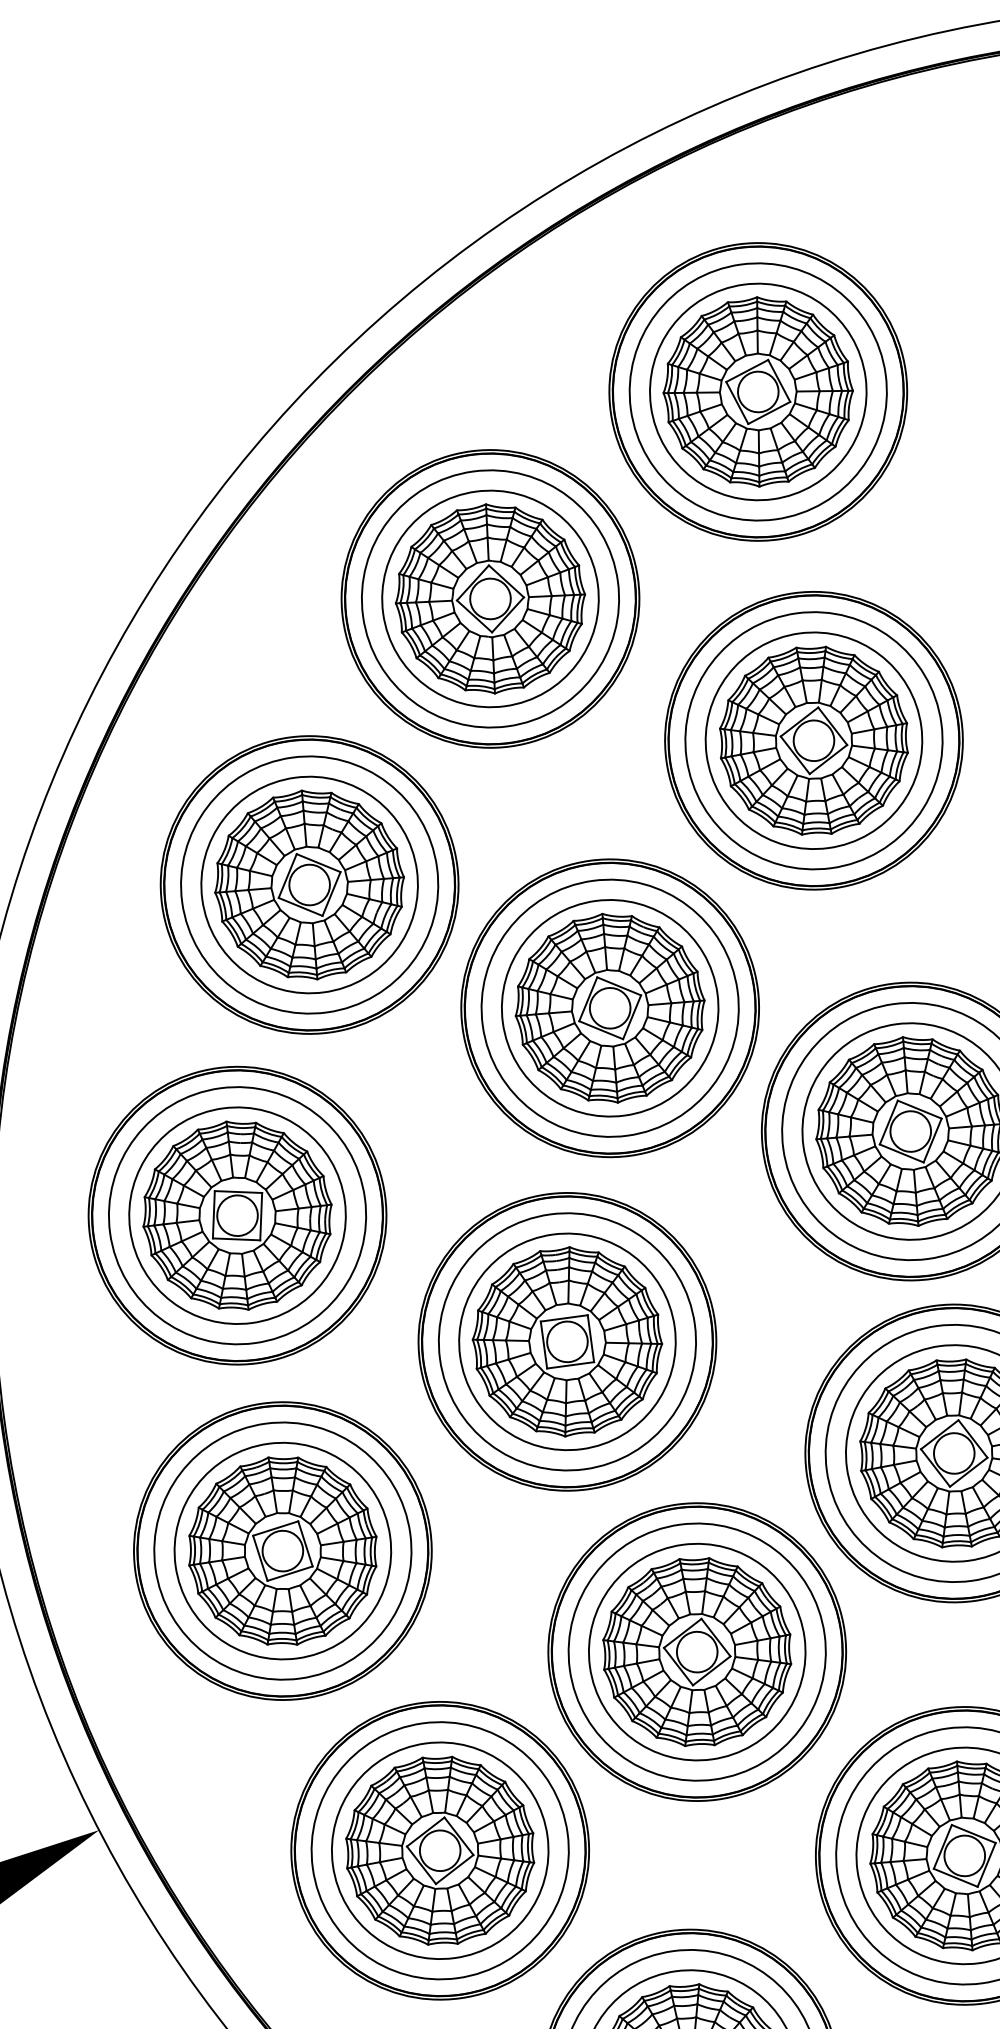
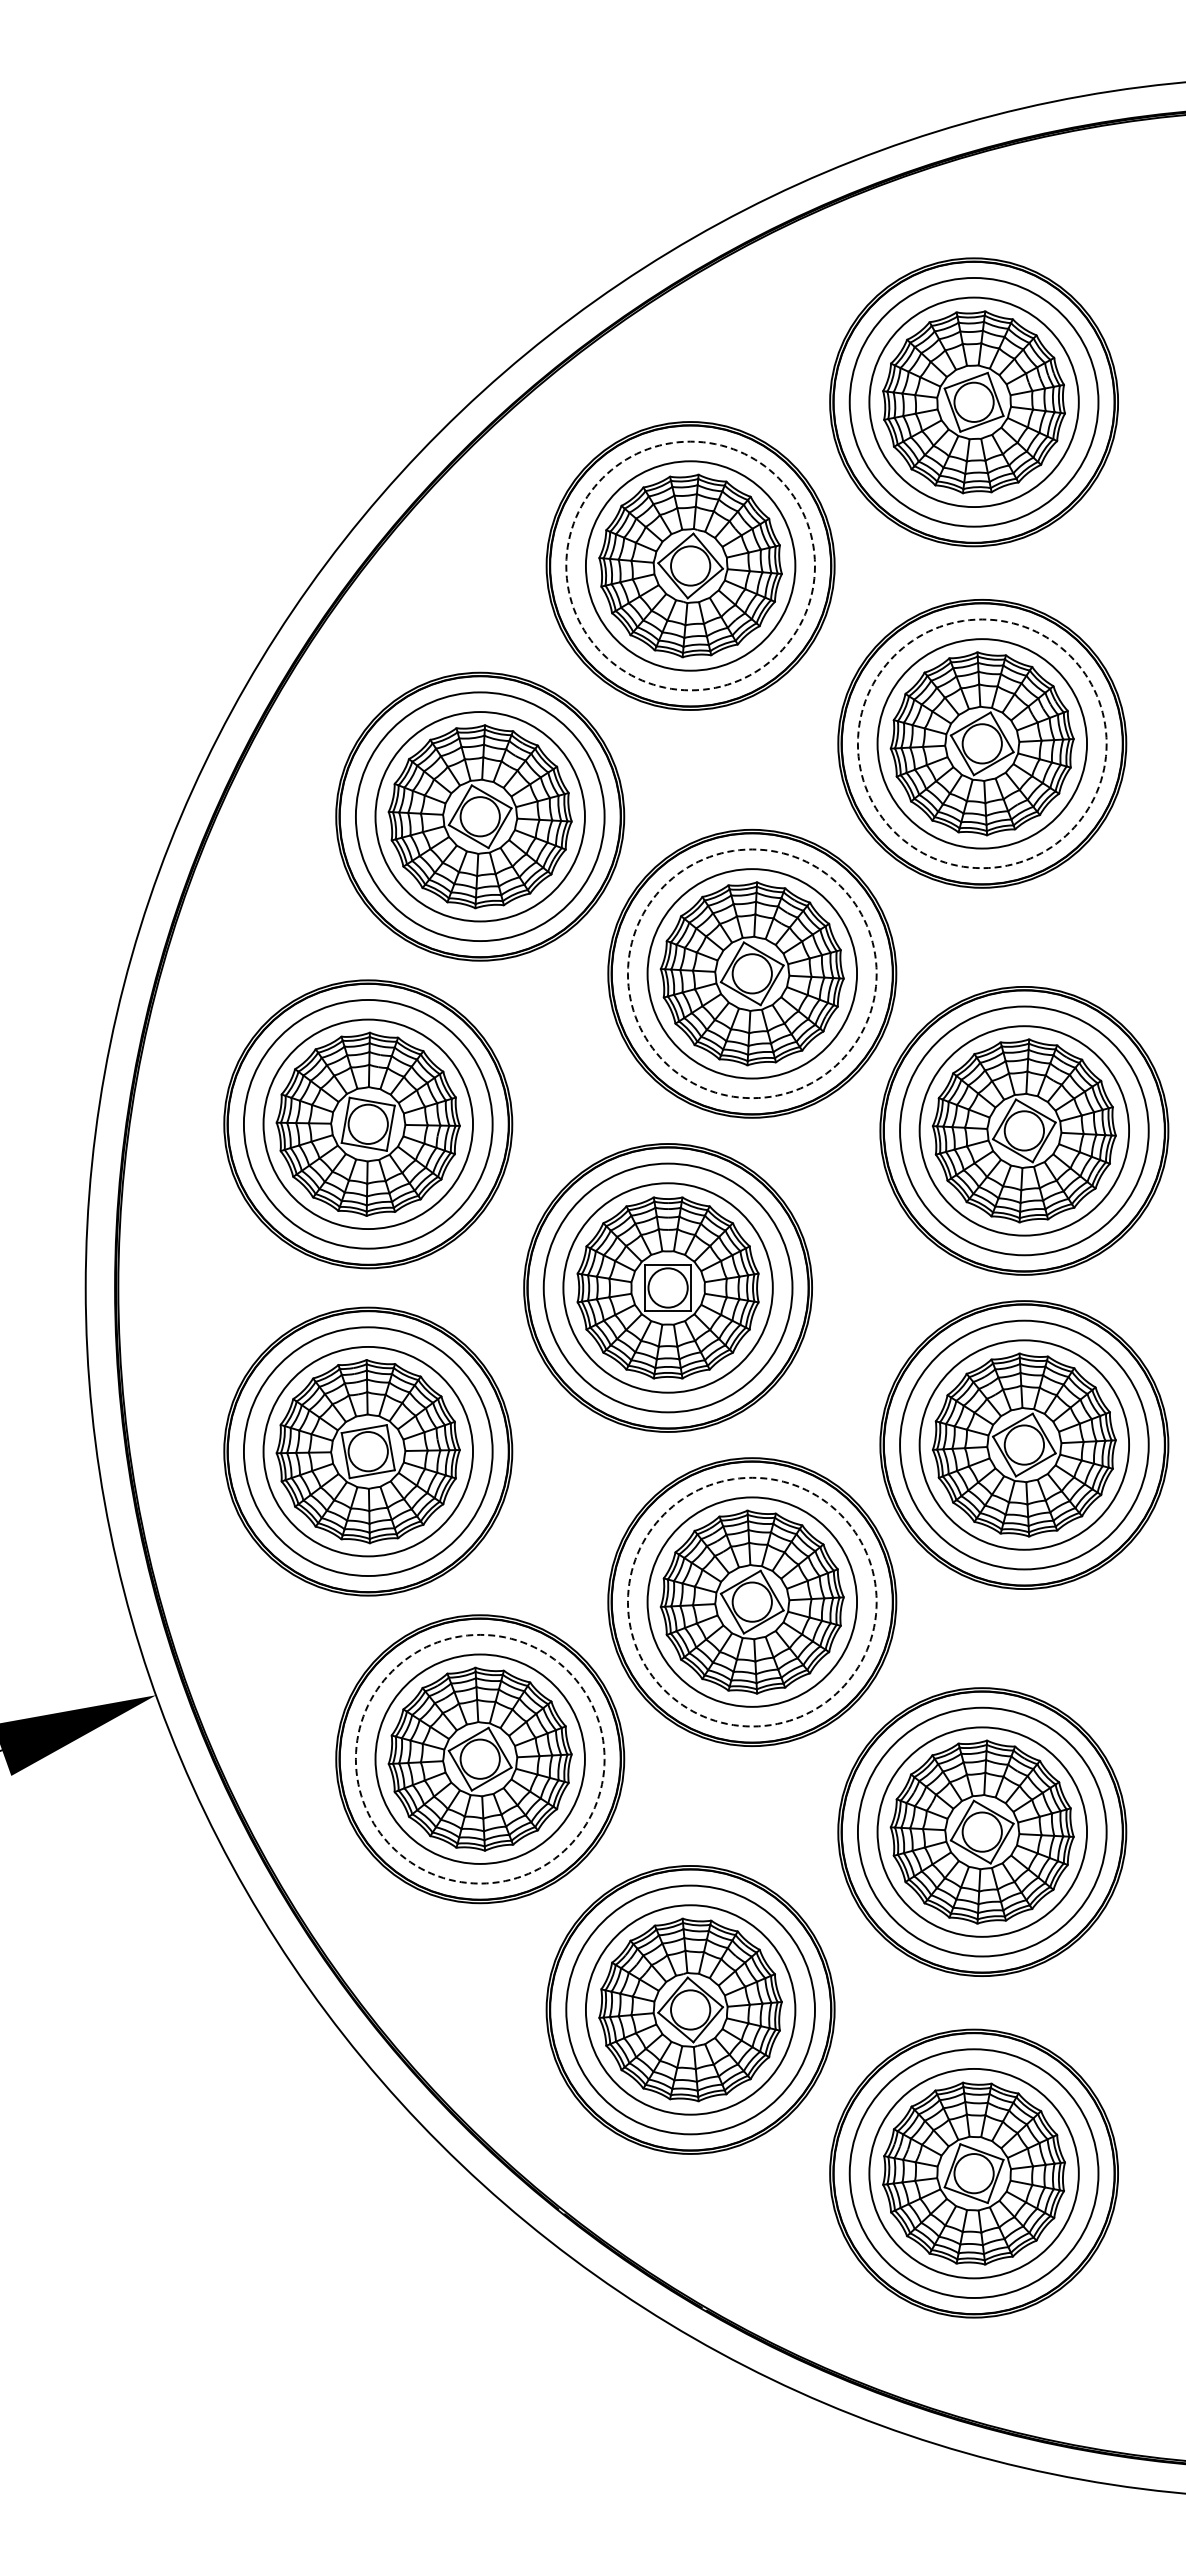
circle: (490, 598) -> (690, 565), solid -> dashed
circle: (813, 740) -> (981, 743), solid -> dashed
circle: (609, 1008) -> (751, 973), solid -> dashed
circle: (696, 1651) -> (751, 1601), solid -> dashed
circle: (439, 1850) -> (479, 1758), solid -> dashed

